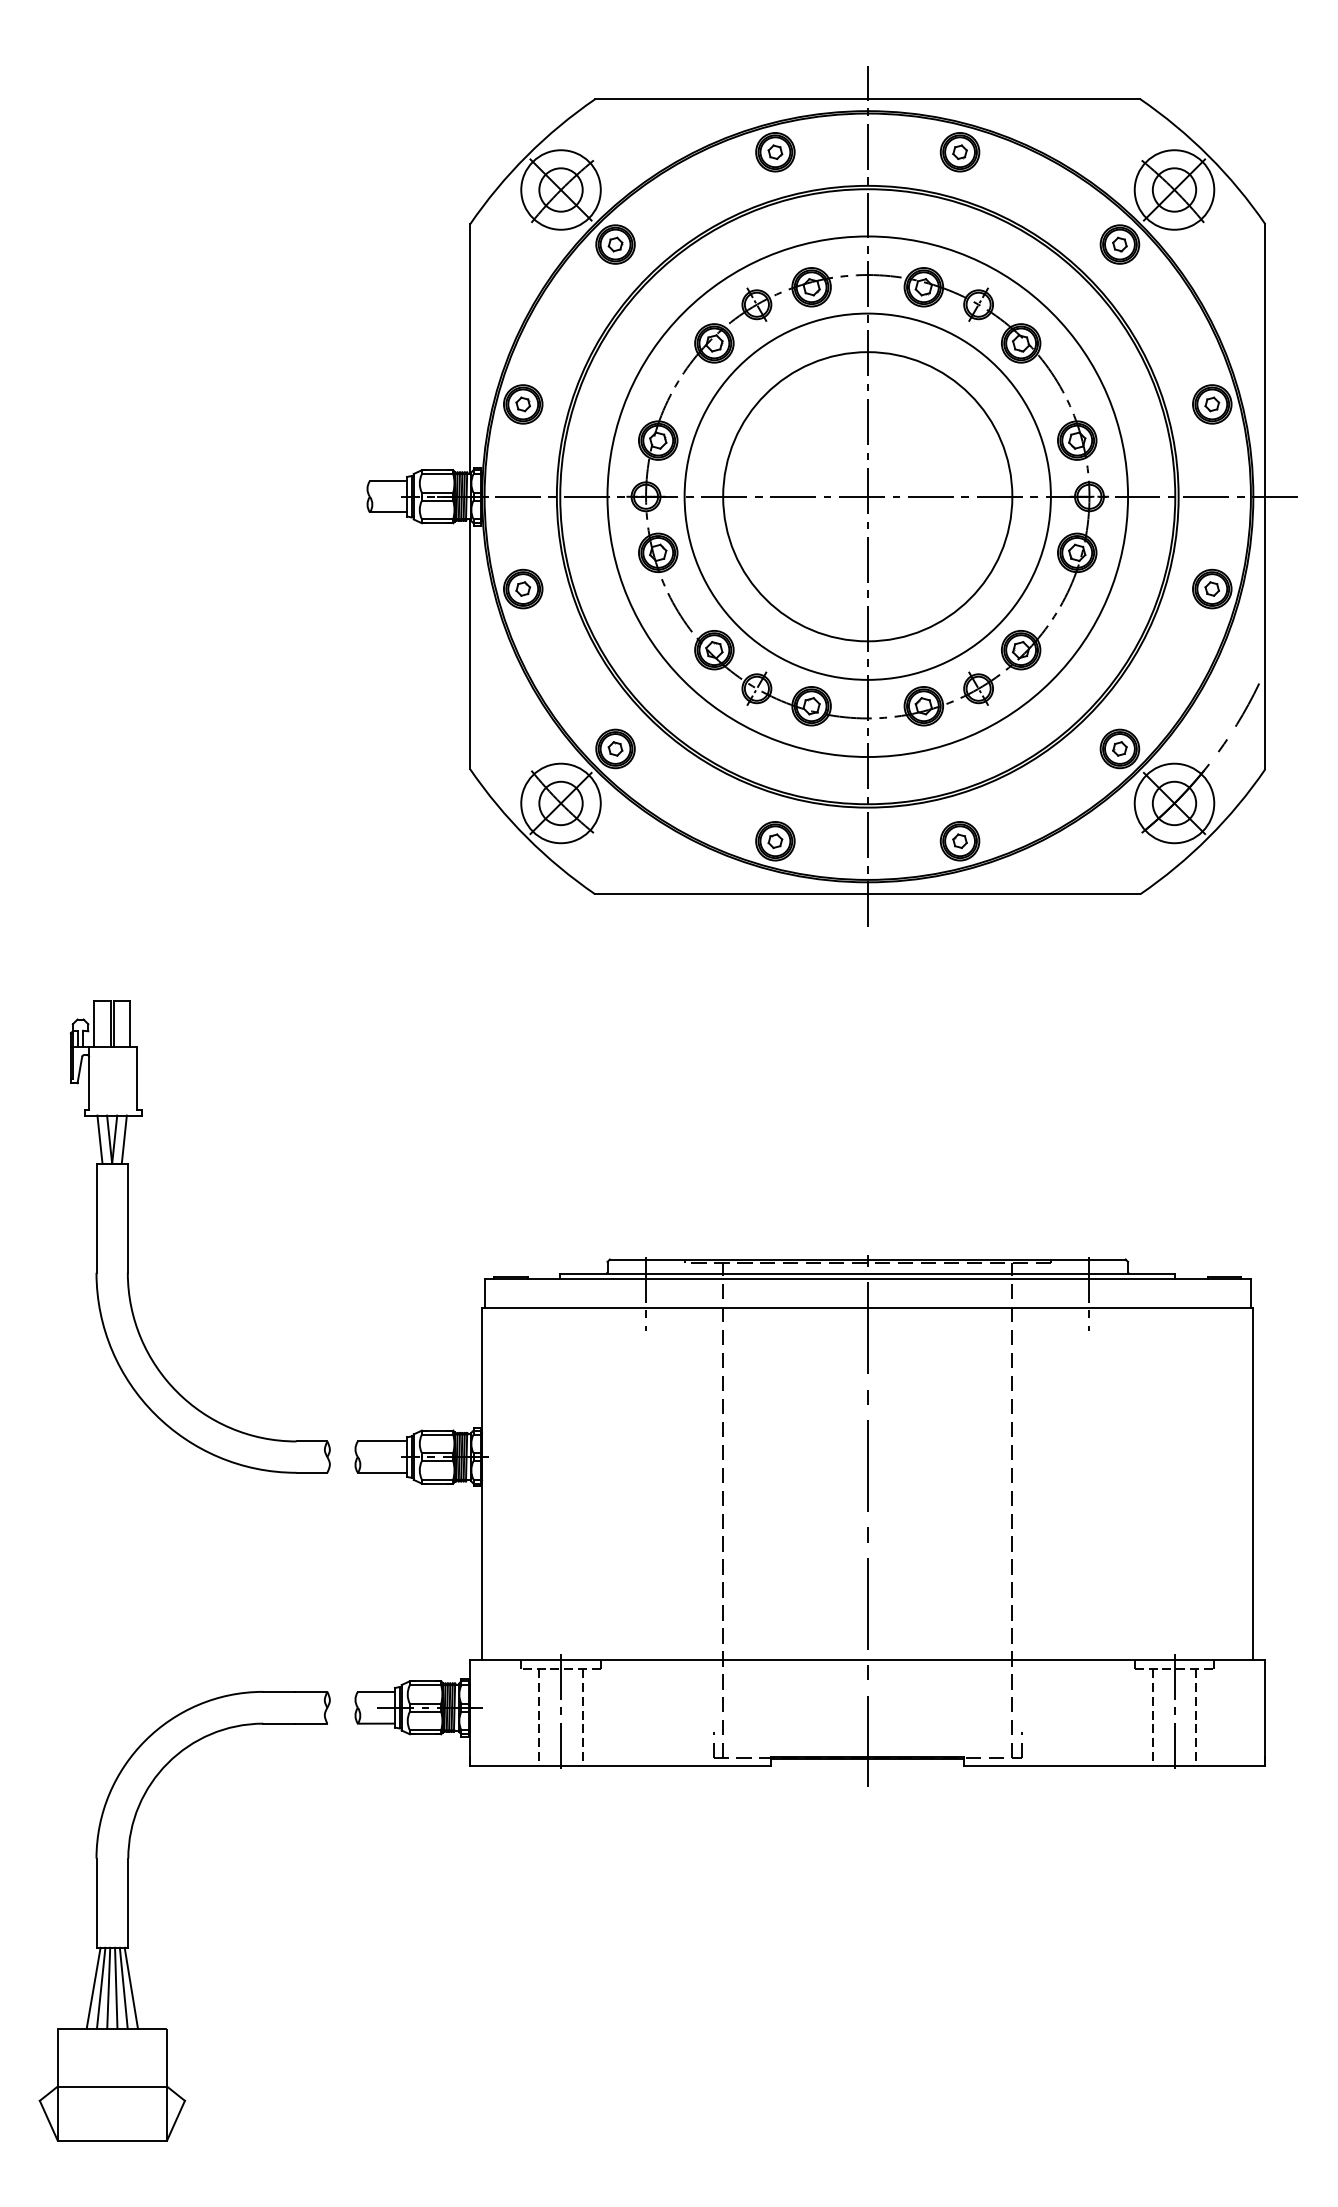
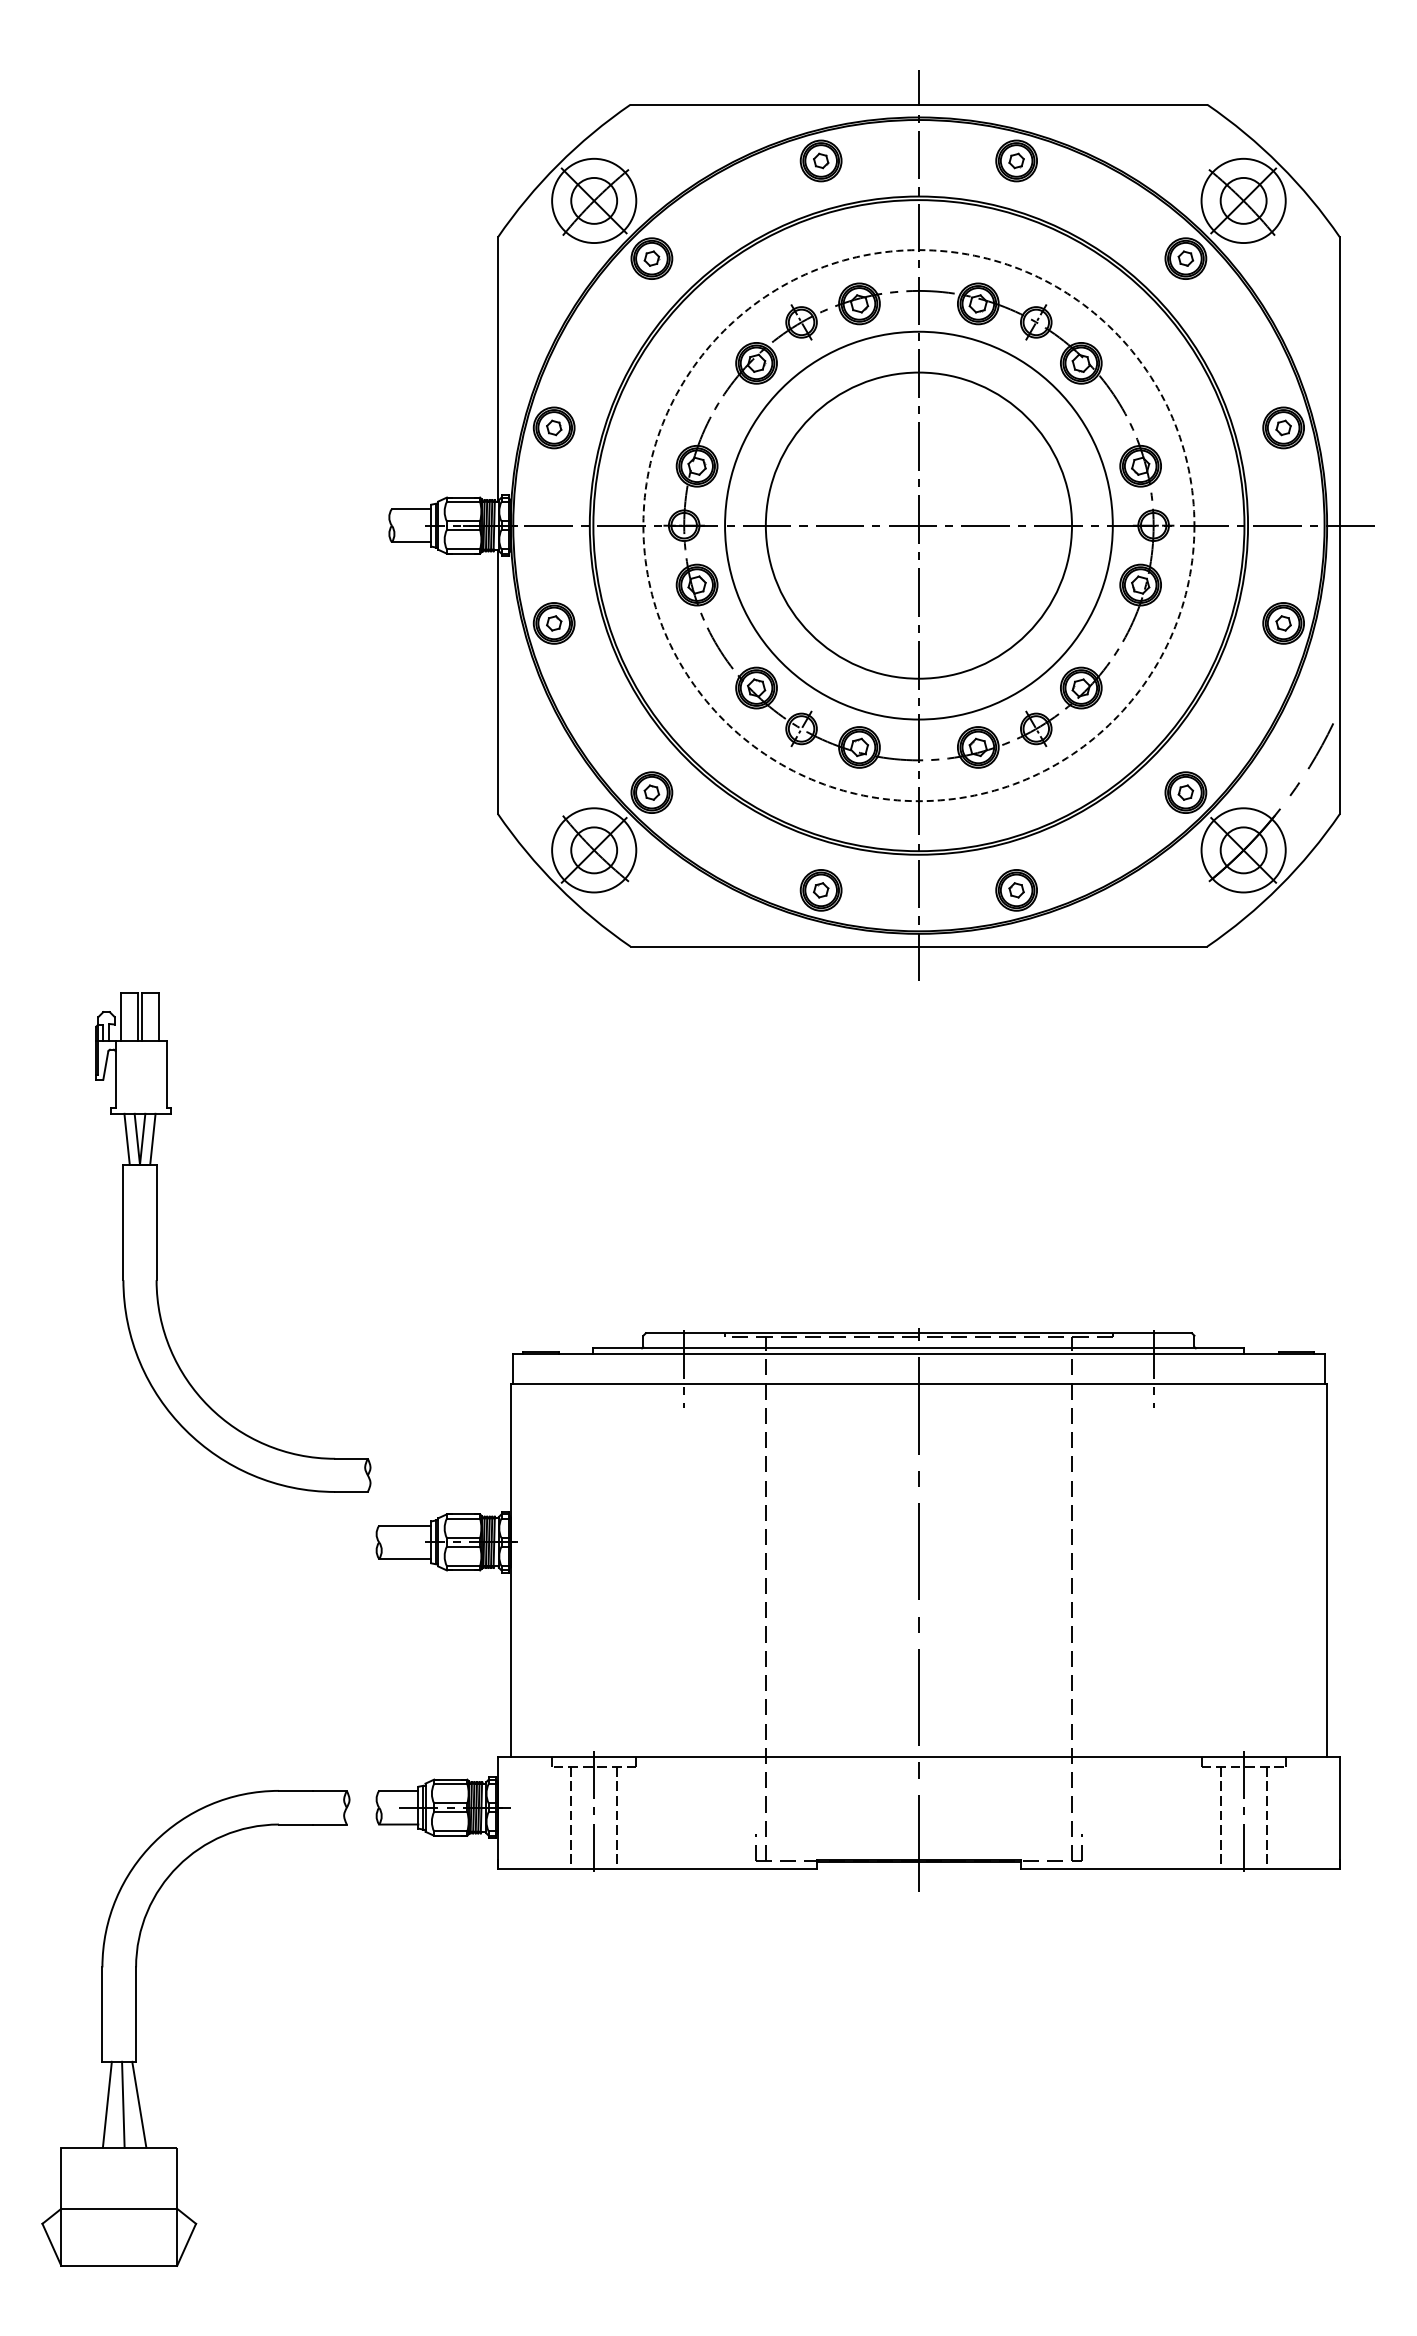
circle: (867, 496) -> (918, 525), solid -> dashed
part: (128, 1237) -> (157, 1242), moved
line: (93, 1988) -> (99, 2104), removed
line: (107, 1988) -> (114, 2104), removed
line: (123, 1988) -> (131, 2104), removed

